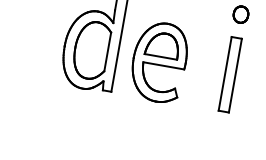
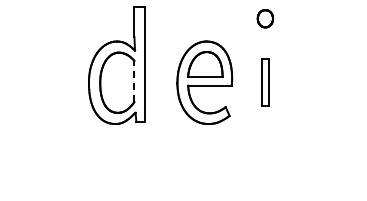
line: (107, 51) -> (134, 81), solid -> dashed
part: (159, 61) -> (204, 82), moved
part: (230, 74) -> (265, 82), size x0.6

